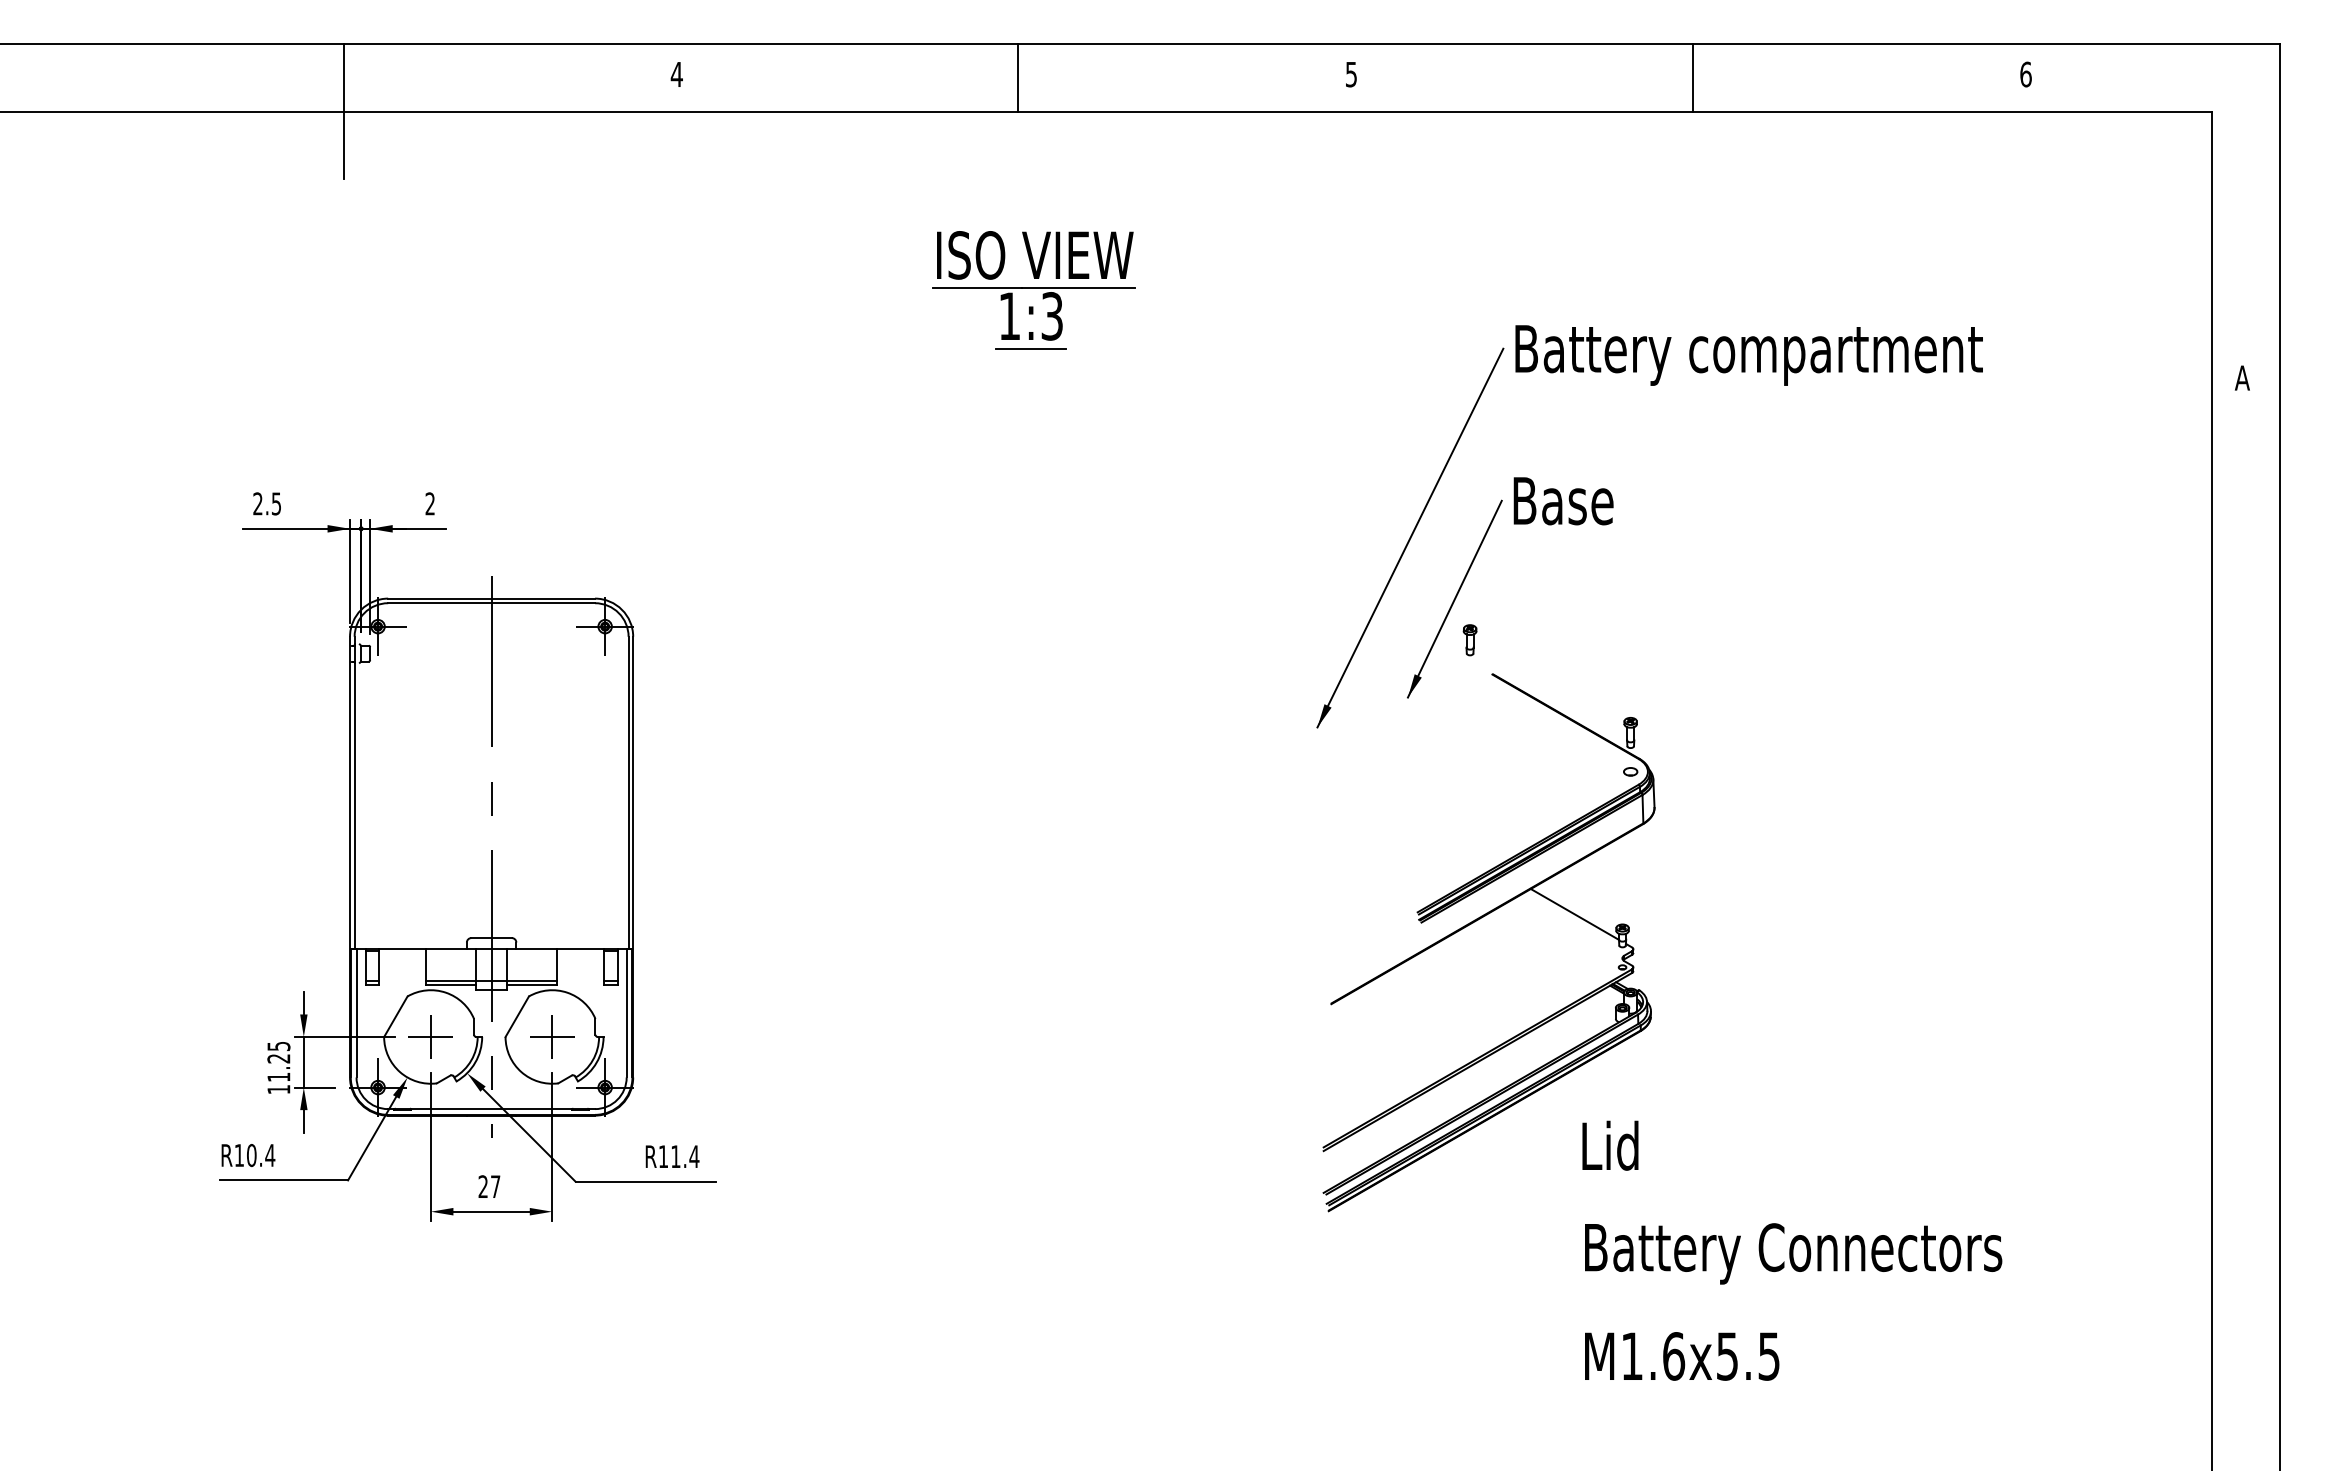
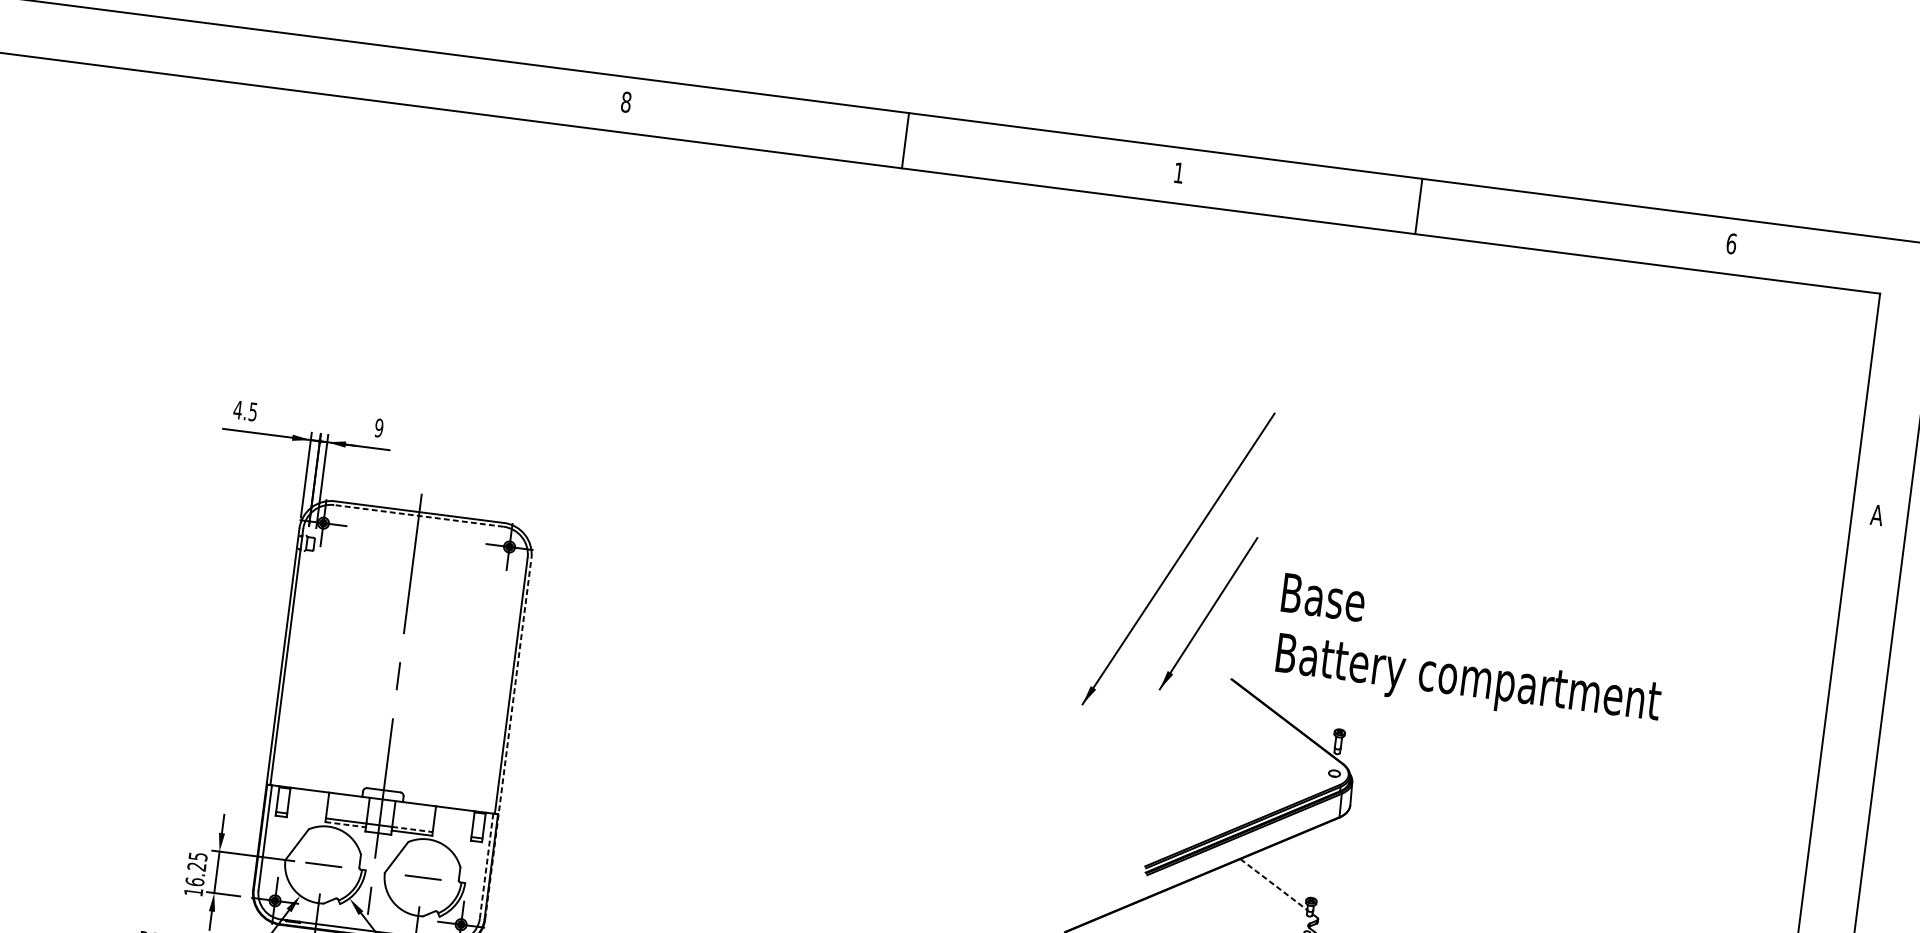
text: (676, 74) -> (625, 102), 4 -> 8
text: (1351, 74) -> (1178, 172), 5 -> 1
line: (1692, 77) -> (1418, 206), moved
line: (343, 111) -> (349, 97), removed
part: (1033, 290) -> (895, 316), removed
text: (1748, 355) -> (1467, 682), moved
text: (1563, 501) -> (1323, 597), moved
text: (257, 503) -> (237, 409), 2.5 -> 4.5
text: (430, 503) -> (379, 427), 2 -> 9
line: (491, 603) -> (418, 516), solid -> dashed
part: (1469, 640) -> (1216, 649), removed
line: (633, 856) -> (508, 738), solid -> dashed
line: (1574, 914) -> (1273, 884), solid -> dashed
line: (532, 980) -> (412, 829), solid -> dashed
line: (451, 985) -> (345, 824), solid -> dashed
line: (626, 1013) -> (486, 866), solid -> dashed
line: (430, 1036) -> (323, 864), removed
line: (552, 1036) -> (423, 877), removed
text: (278, 1076) -> (194, 881), 11.25 -> 16.25

